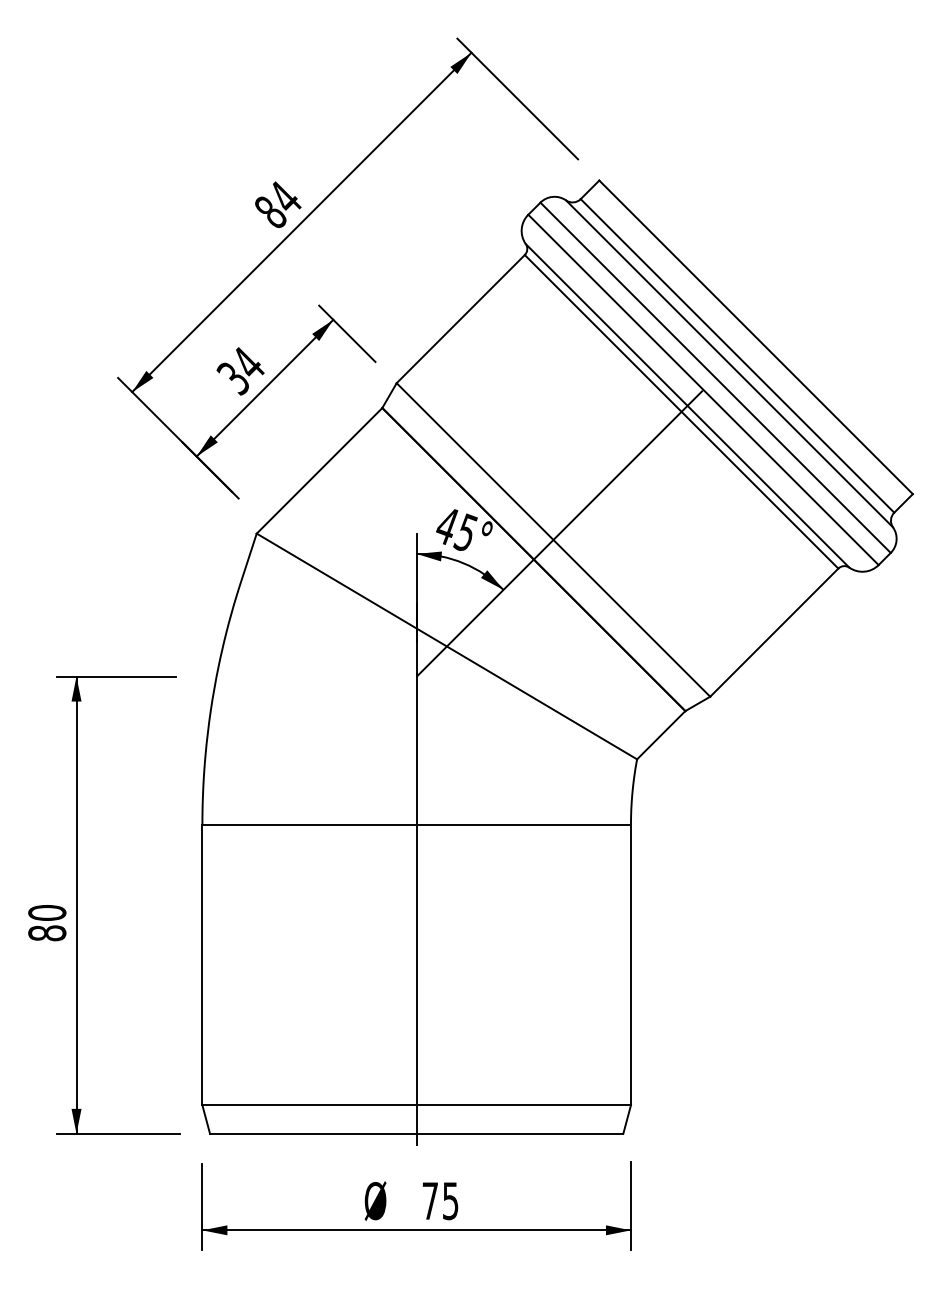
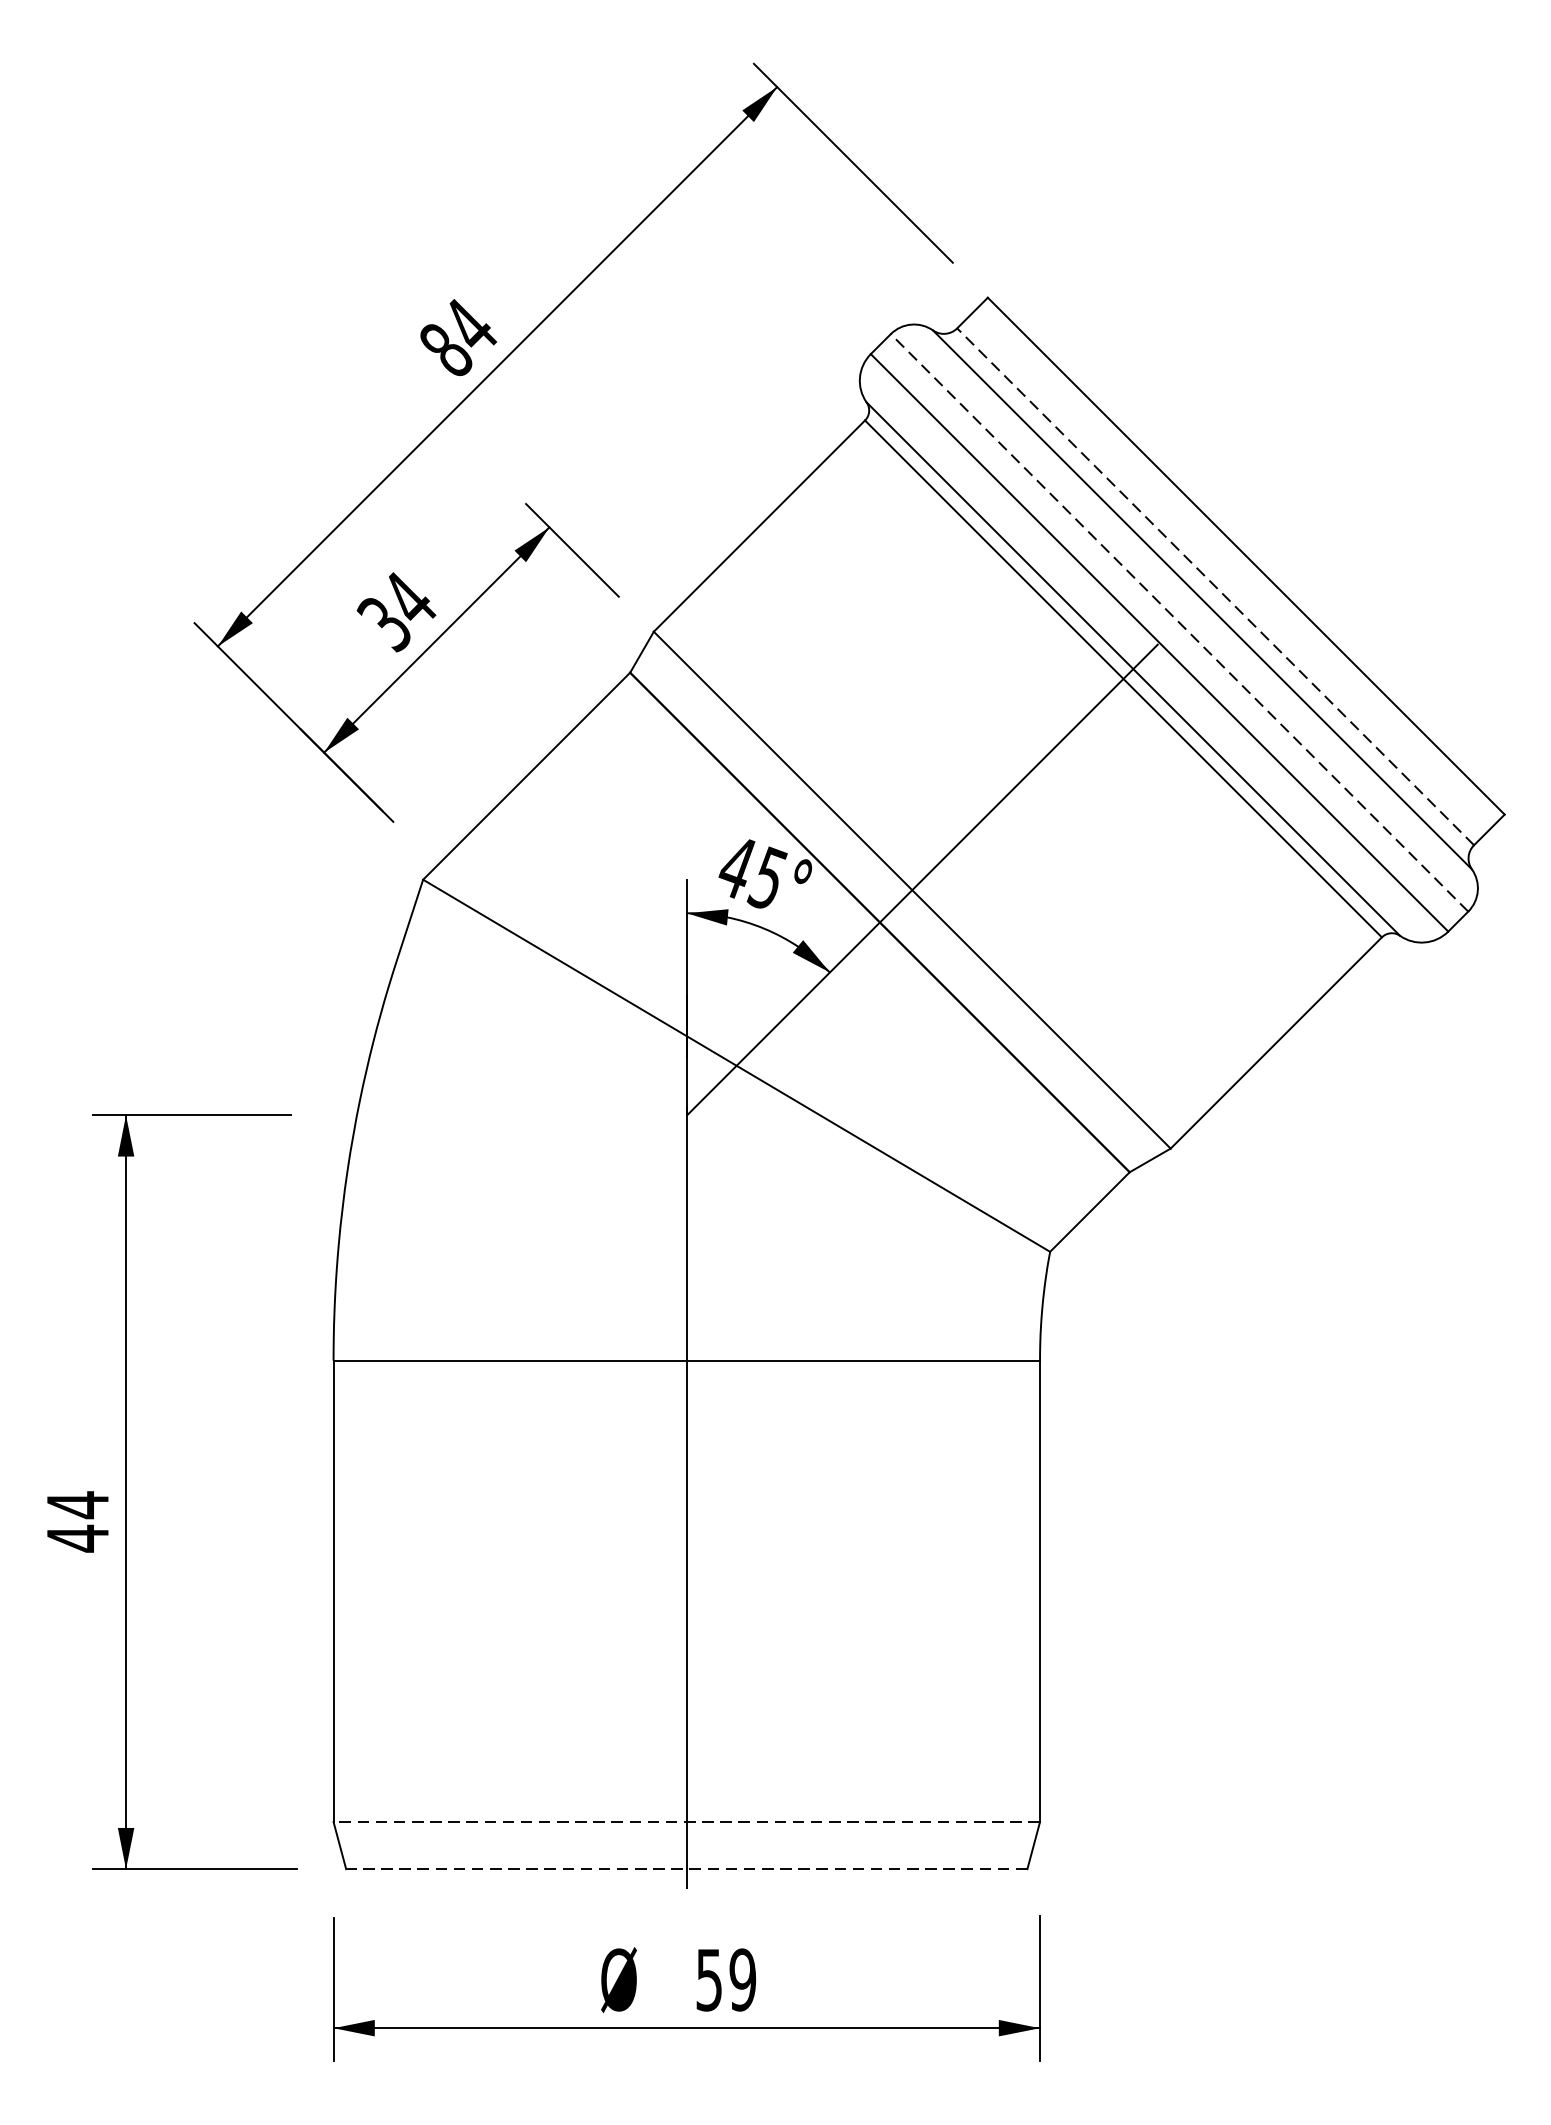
line: (737, 355) -> (1215, 586), solid -> dashed
line: (715, 377) -> (1179, 622), solid -> dashed
text: (47, 922) -> (78, 1520), 80 -> 44
line: (416, 1105) -> (686, 1822), solid -> dashed
line: (416, 1133) -> (686, 1868), solid -> dashed
text: (440, 1201) -> (726, 1980), 75 -> 59

